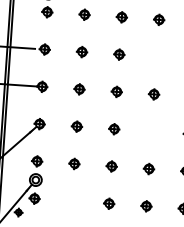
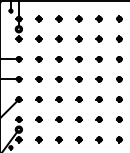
part: (155, 57) -> (78, 59), added
part: (150, 131) -> (78, 99), added
part: (70, 200) -> (38, 139), added

